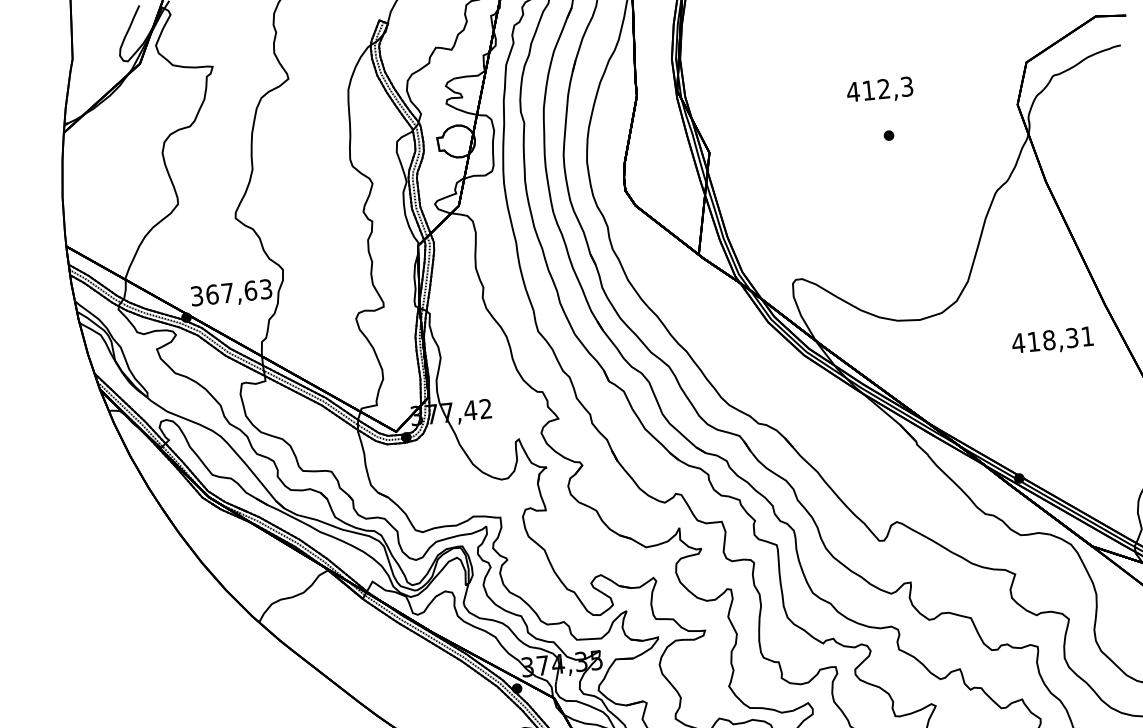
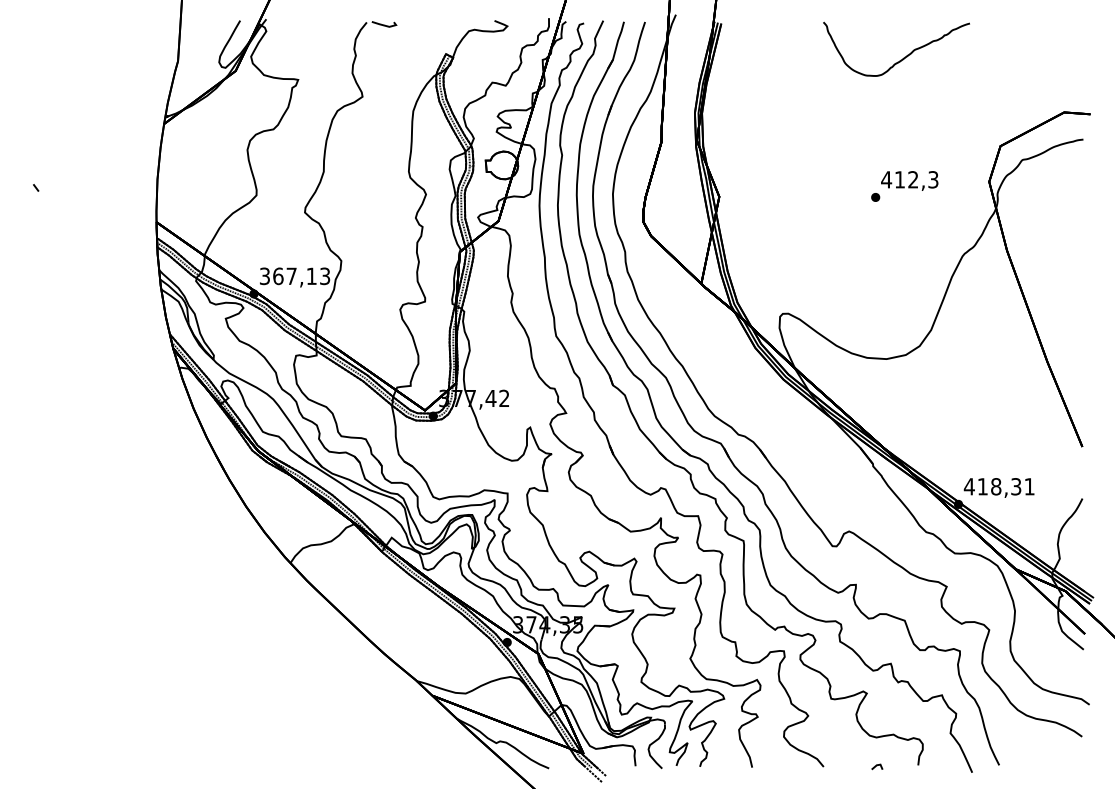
text: (879, 90) -> (909, 180), moved
text: (250, 291) -> (311, 276), 367,63 -> 367,13
text: (1051, 340) -> (998, 487), moved

